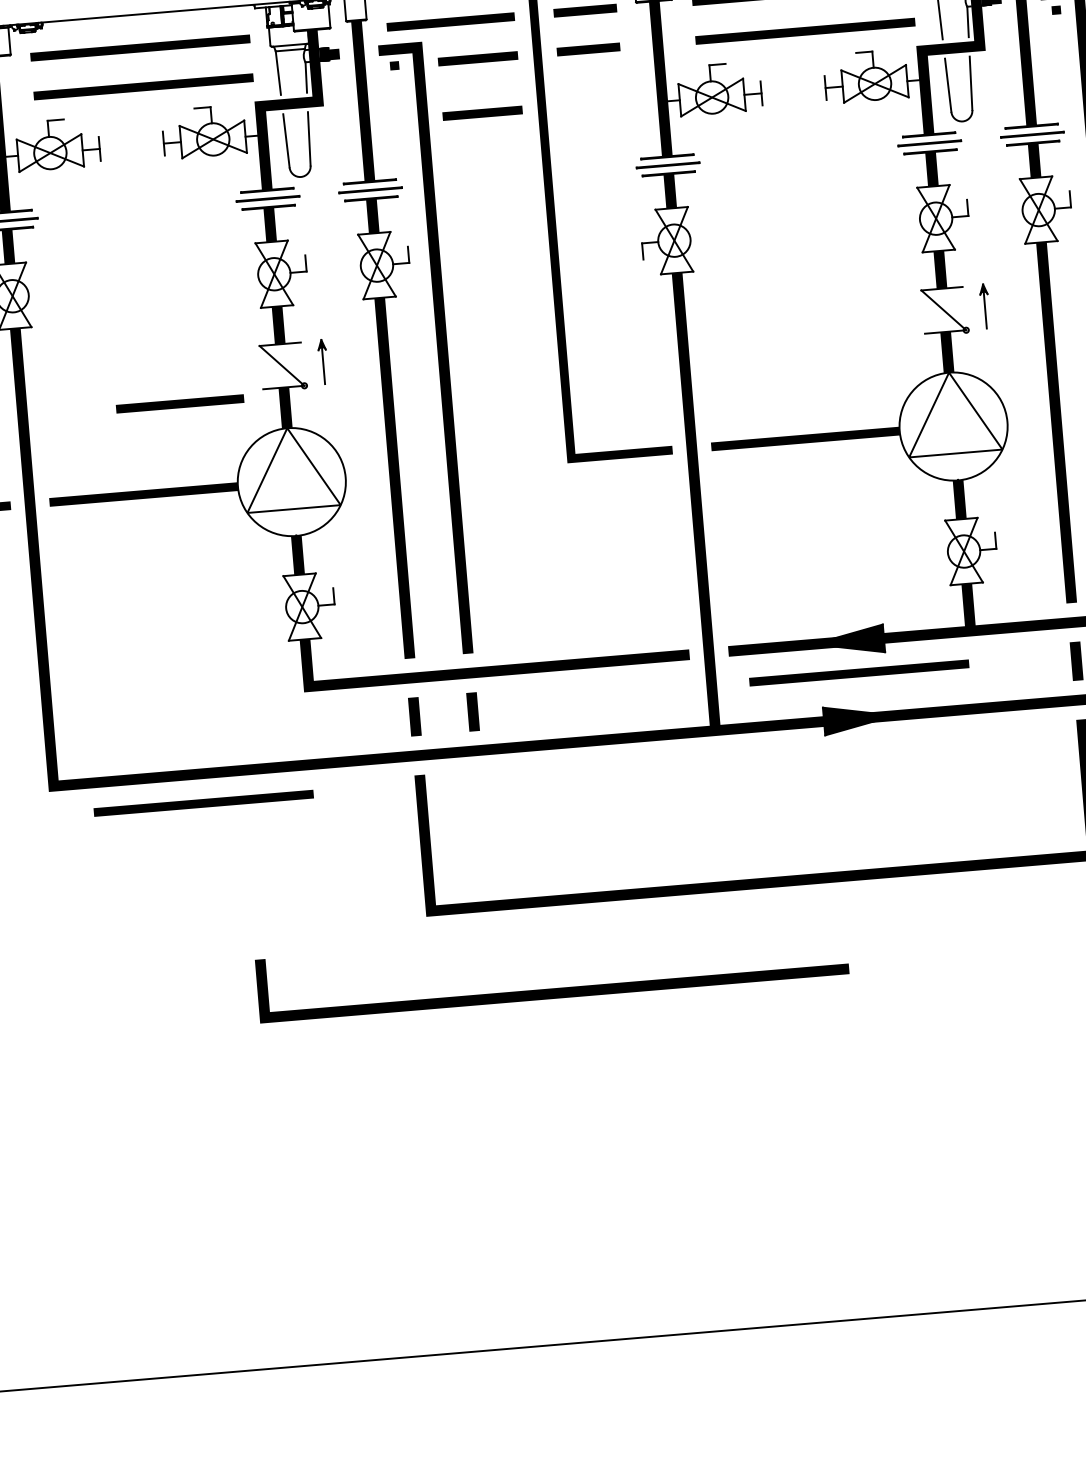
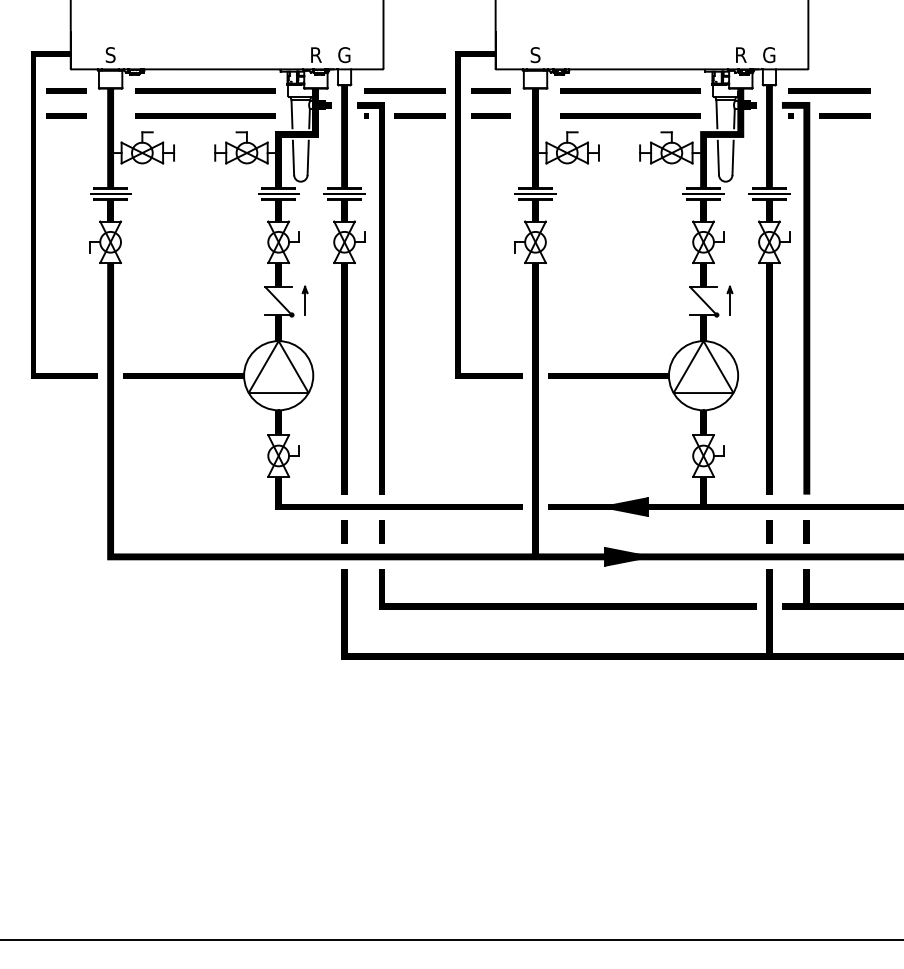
line: (481, 112) -> (419, 150), removed
line: (179, 403) -> (211, 319), removed
line: (859, 672) -> (630, 527), removed
line: (203, 802) -> (205, 575), removed
line: (553, 988) -> (567, 603), moved

